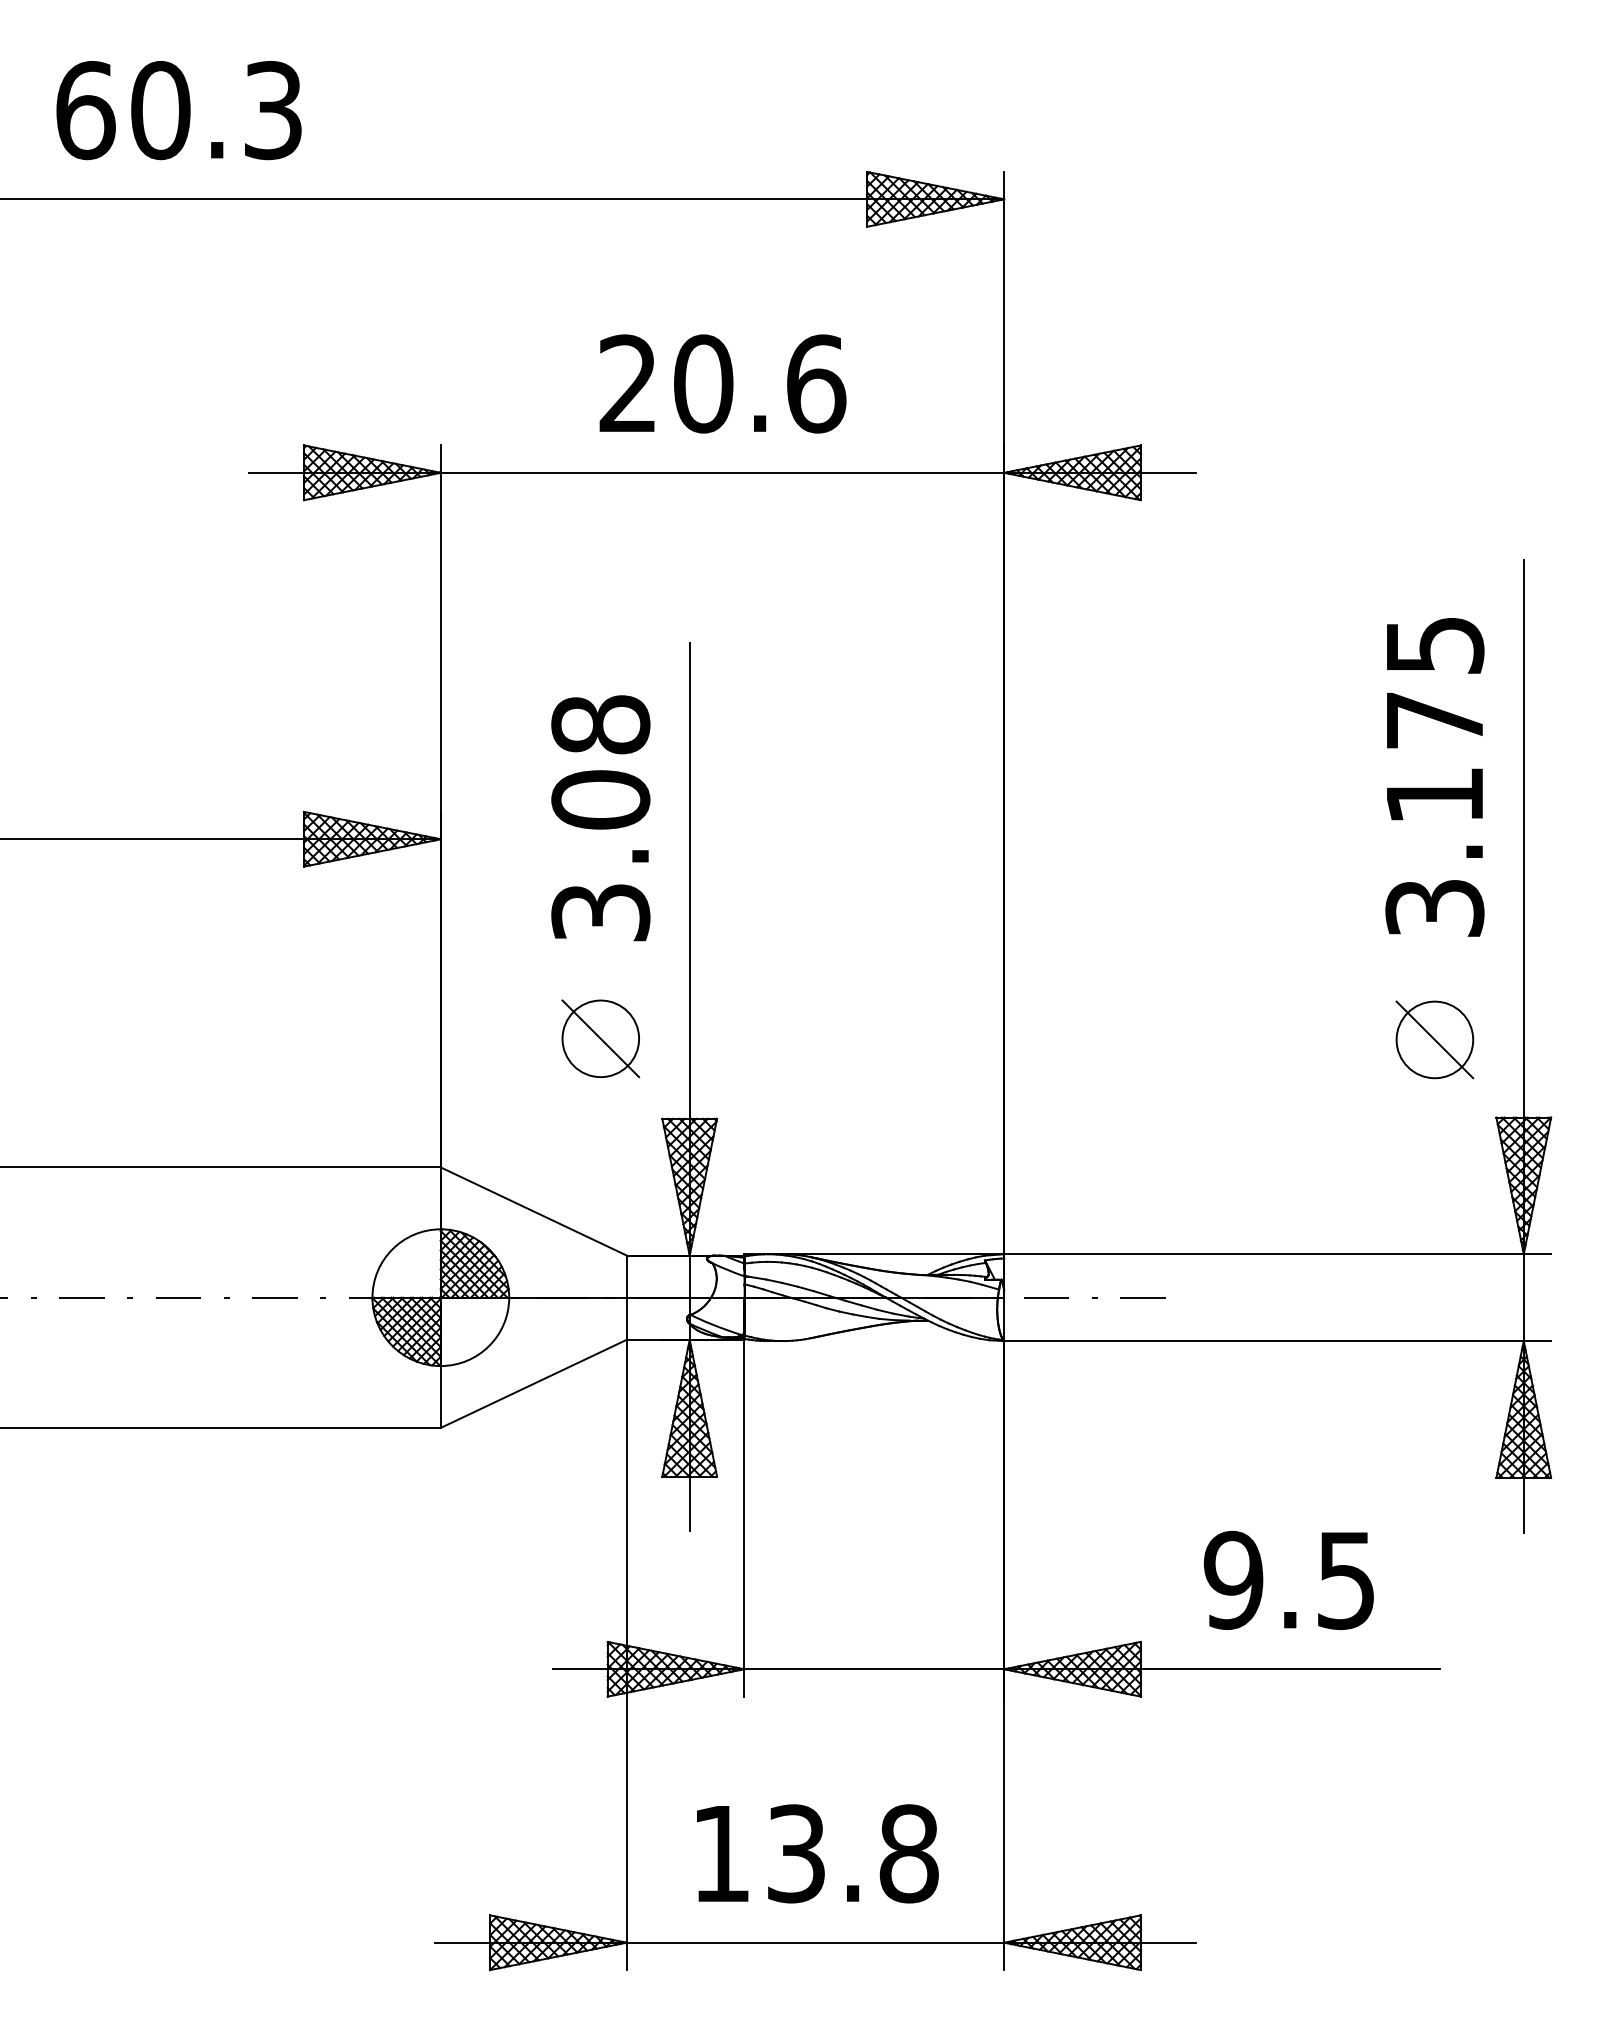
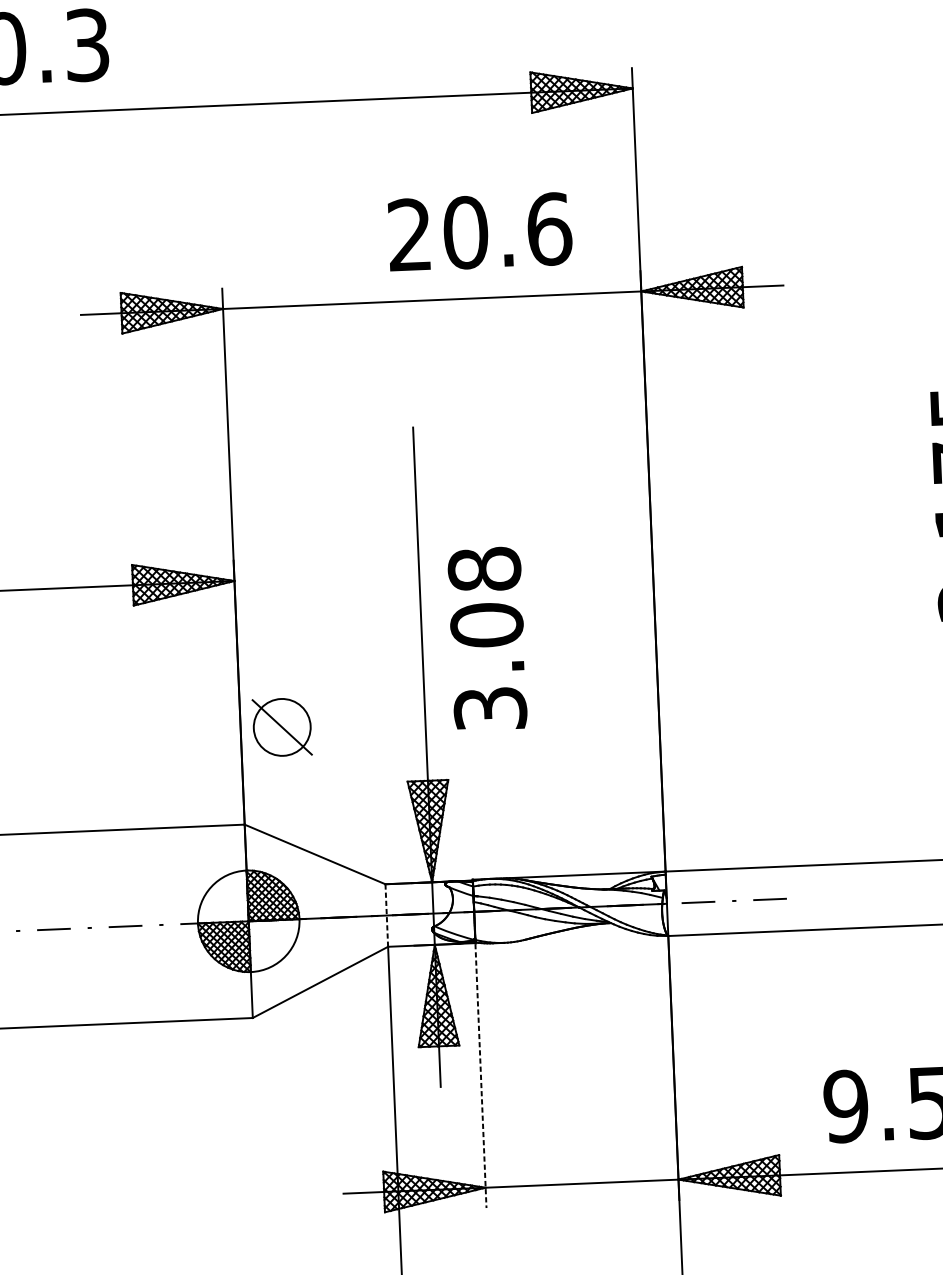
text: (722, 383) -> (479, 231), moved
text: (600, 818) -> (487, 639), moved
part: (600, 1038) -> (282, 727), moved
line: (626, 1297) -> (386, 915), solid -> dashed
line: (744, 1518) -> (481, 1075), solid -> dashed

